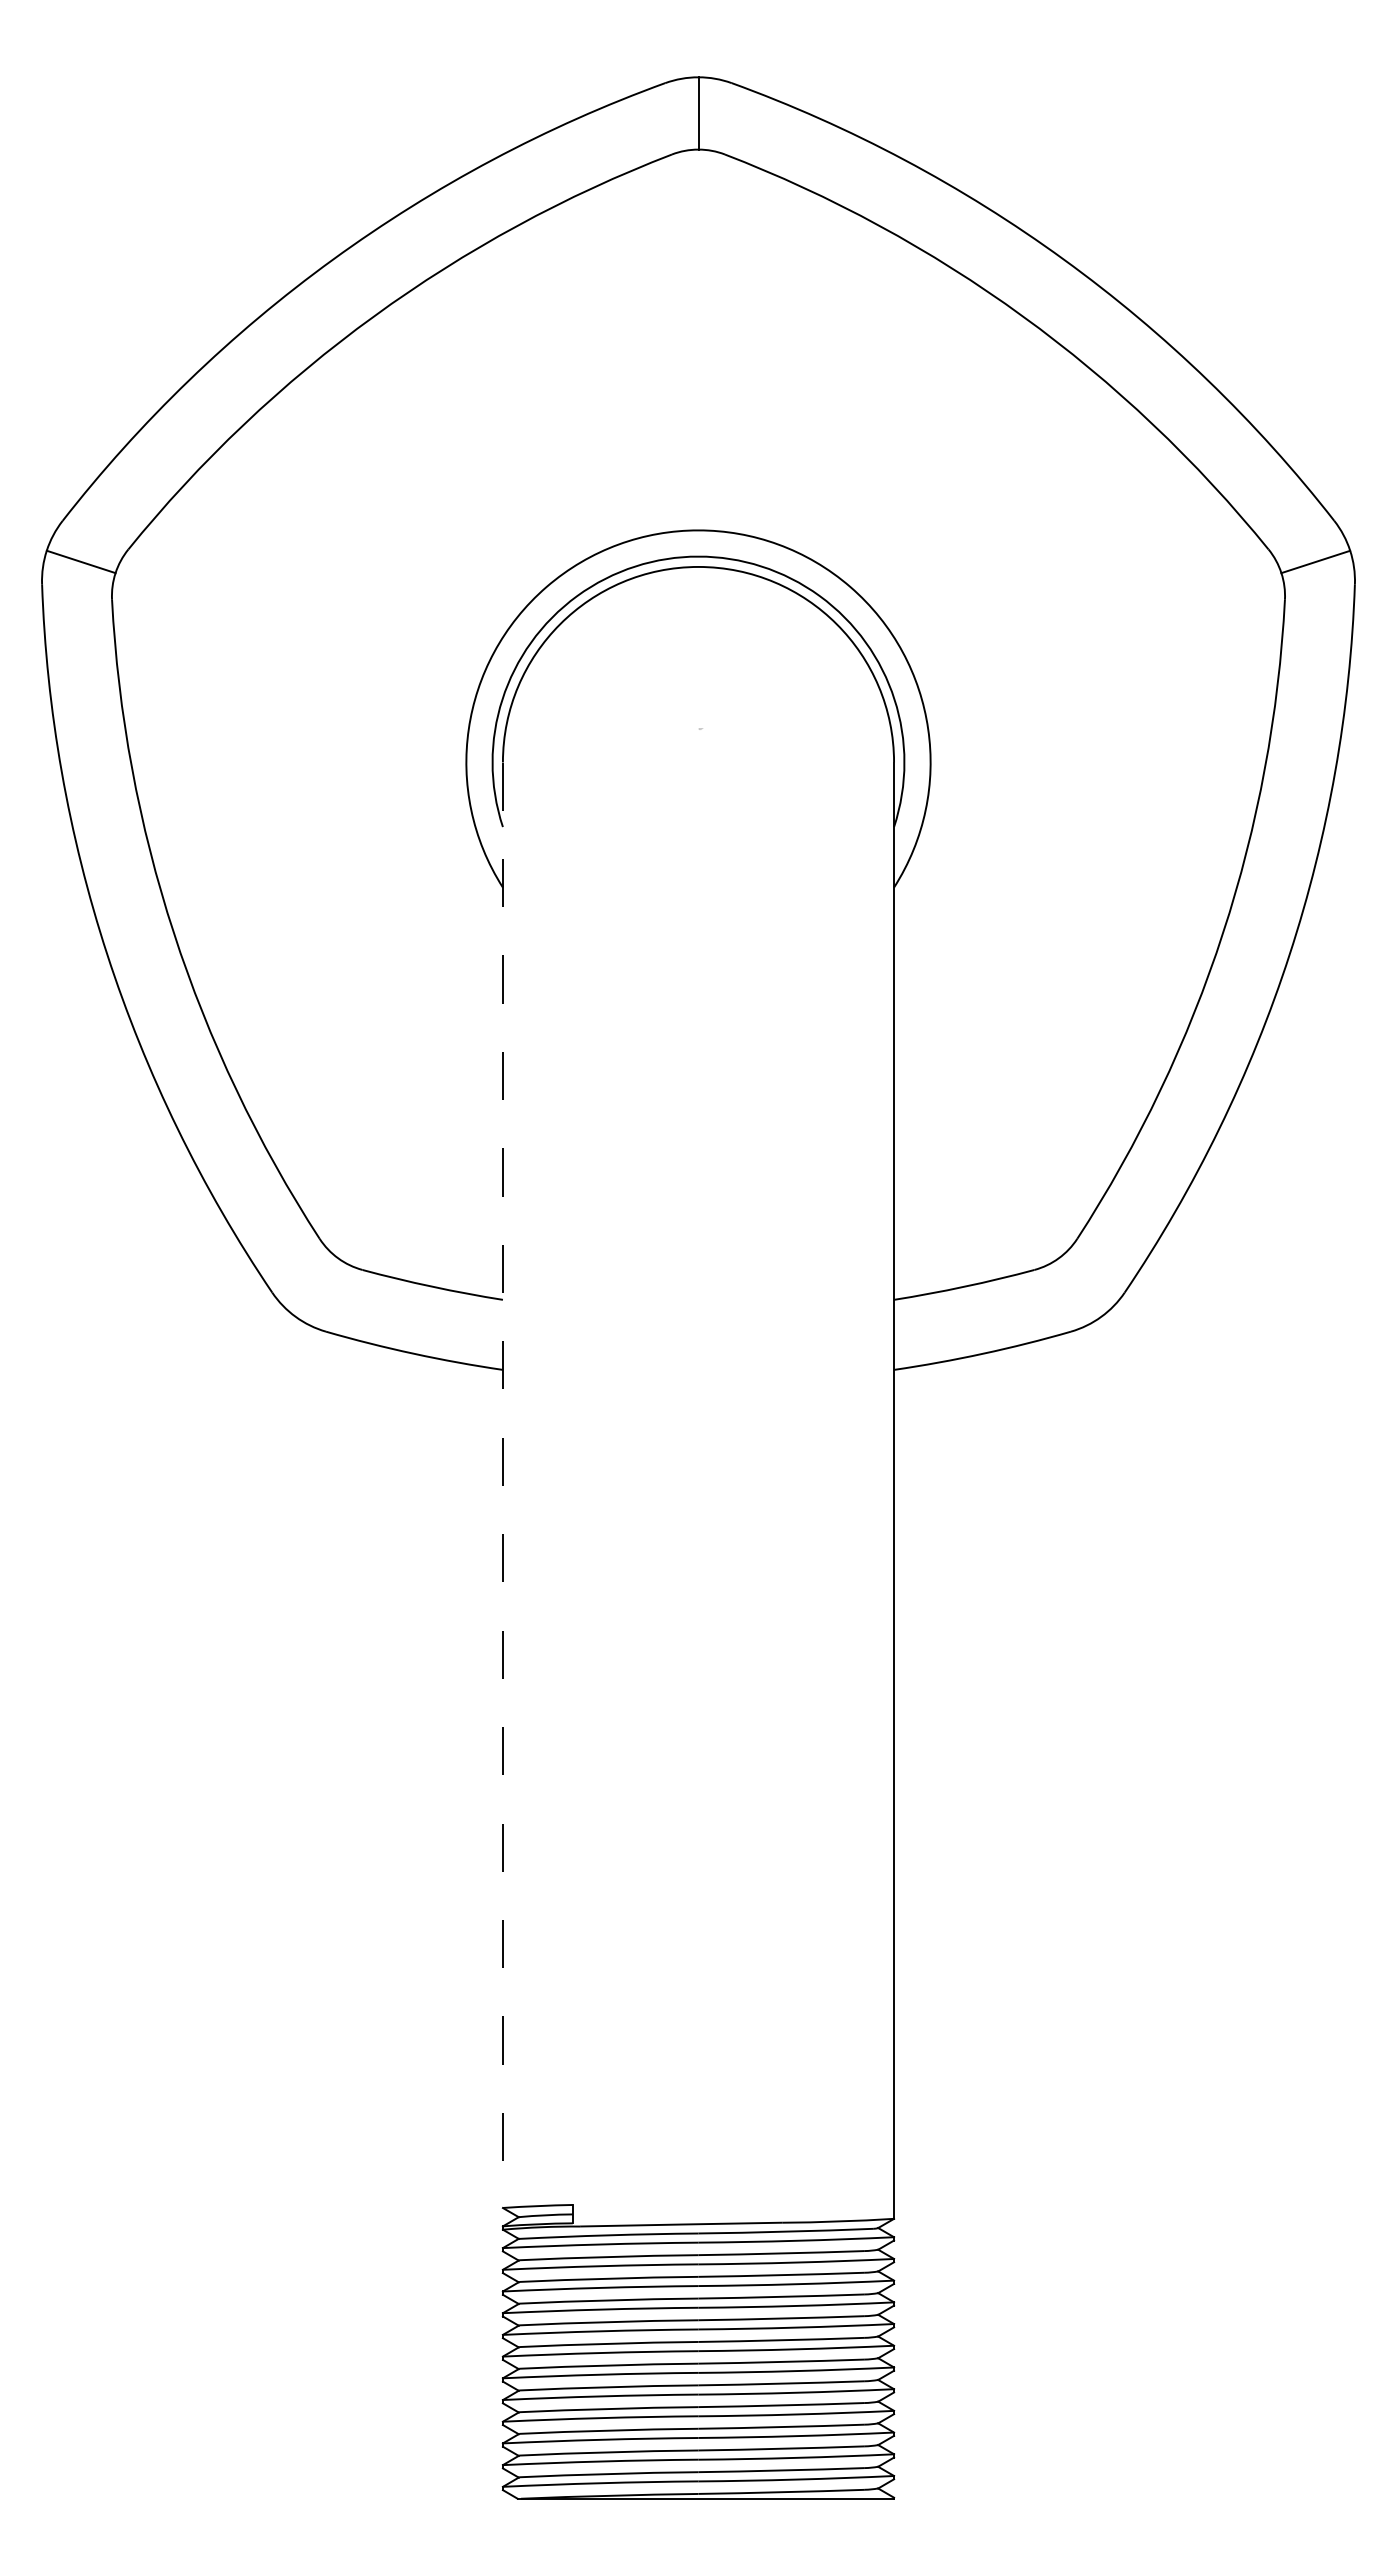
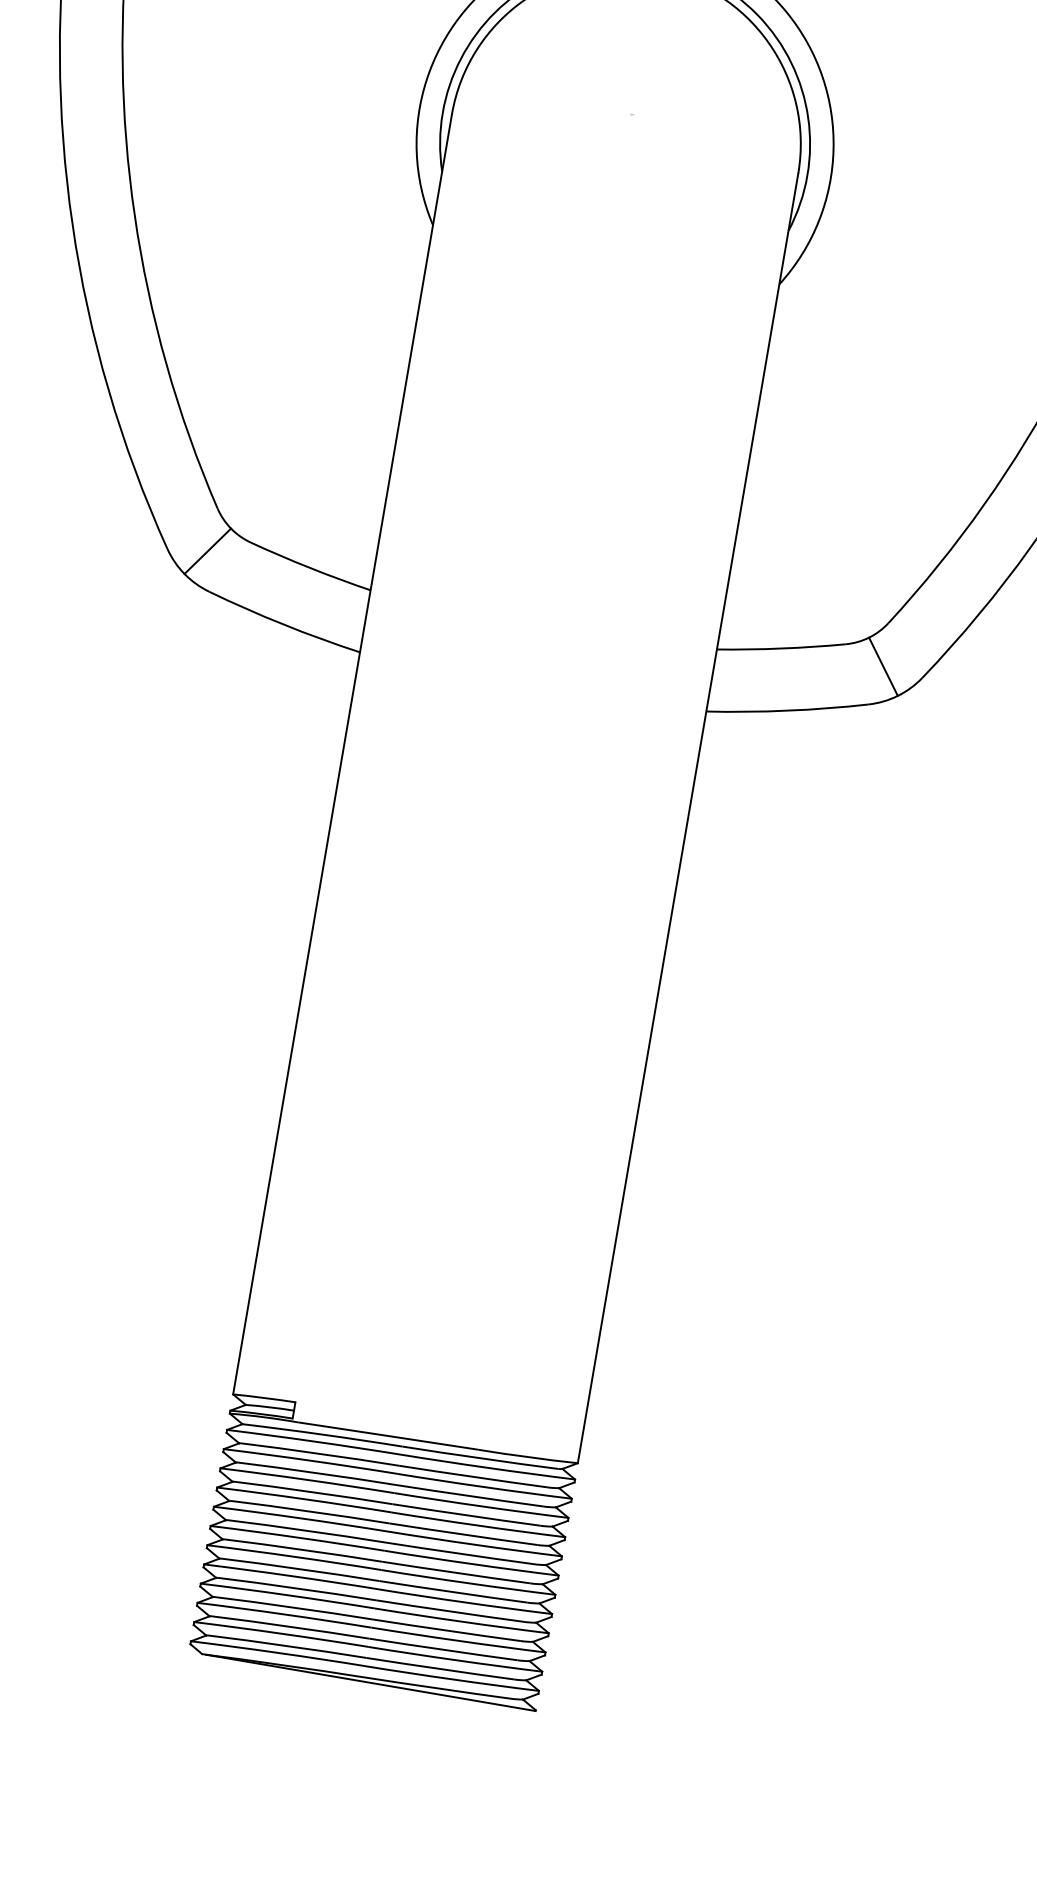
line: (316, 1287) -> (207, 551), added
line: (1079, 1287) -> (883, 666), added
line: (502, 1485) -> (342, 754), dashed -> solid

